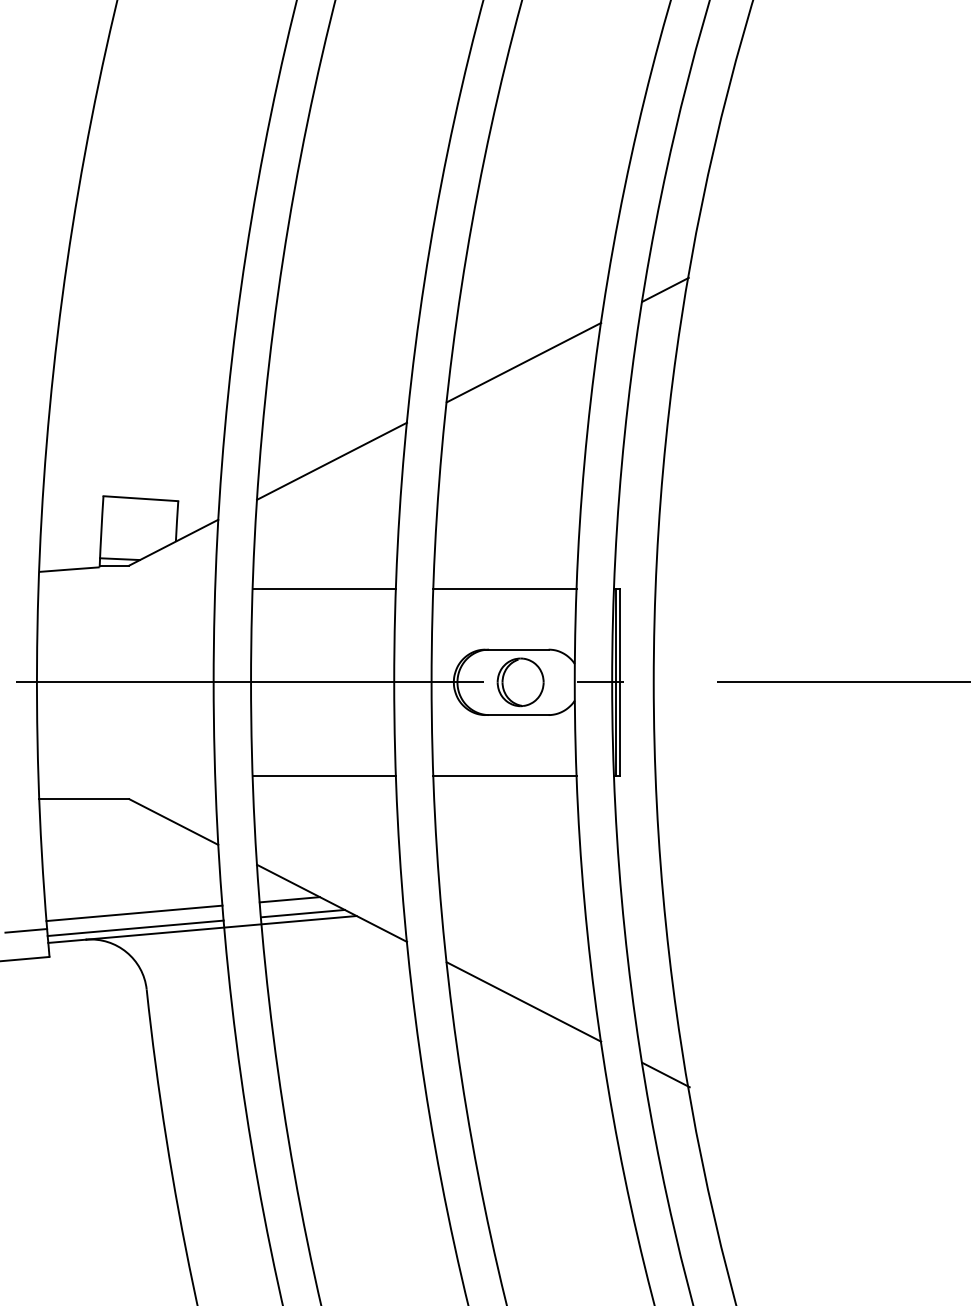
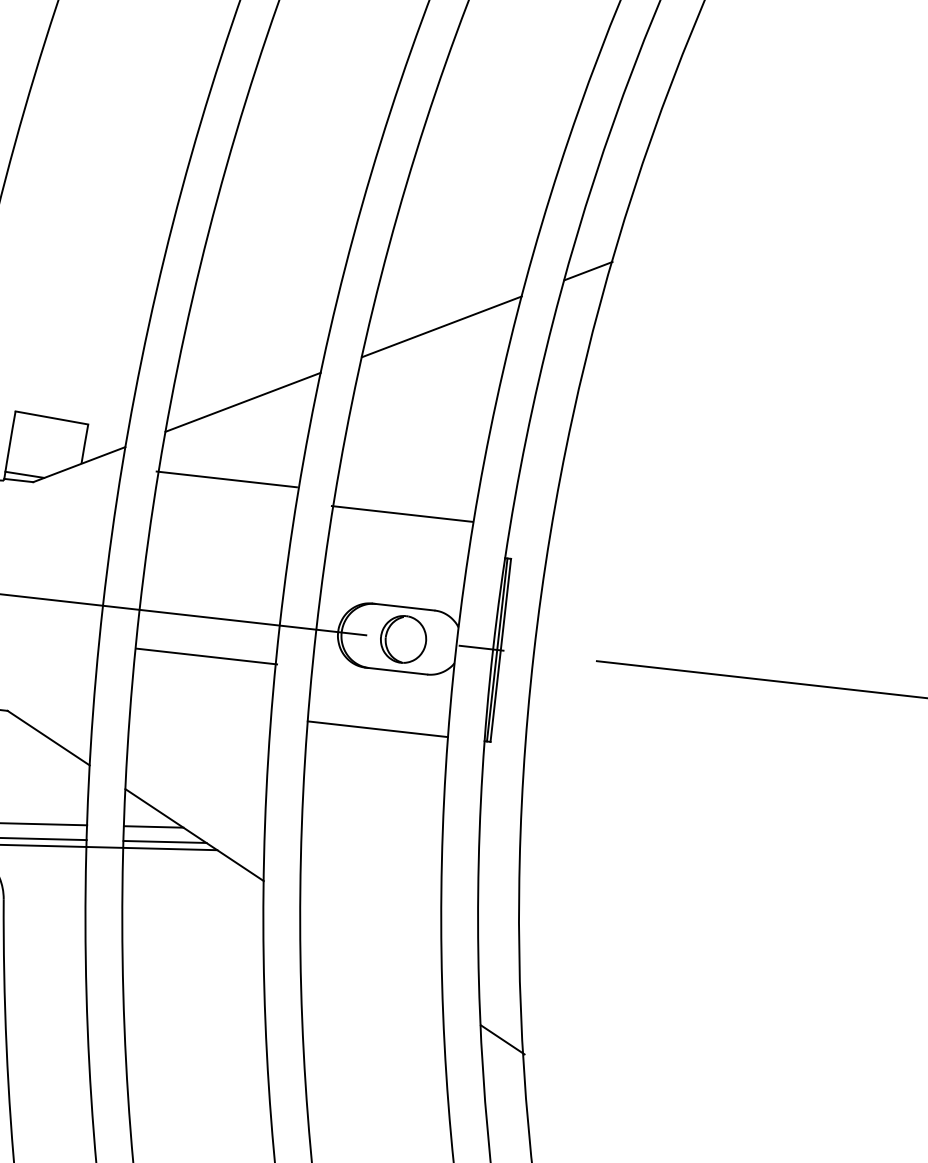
line: (323, 588) -> (226, 478), moved
line: (504, 588) -> (401, 513), moved
line: (323, 775) -> (206, 656), moved
line: (523, 1001) -> (371, 952), removed

